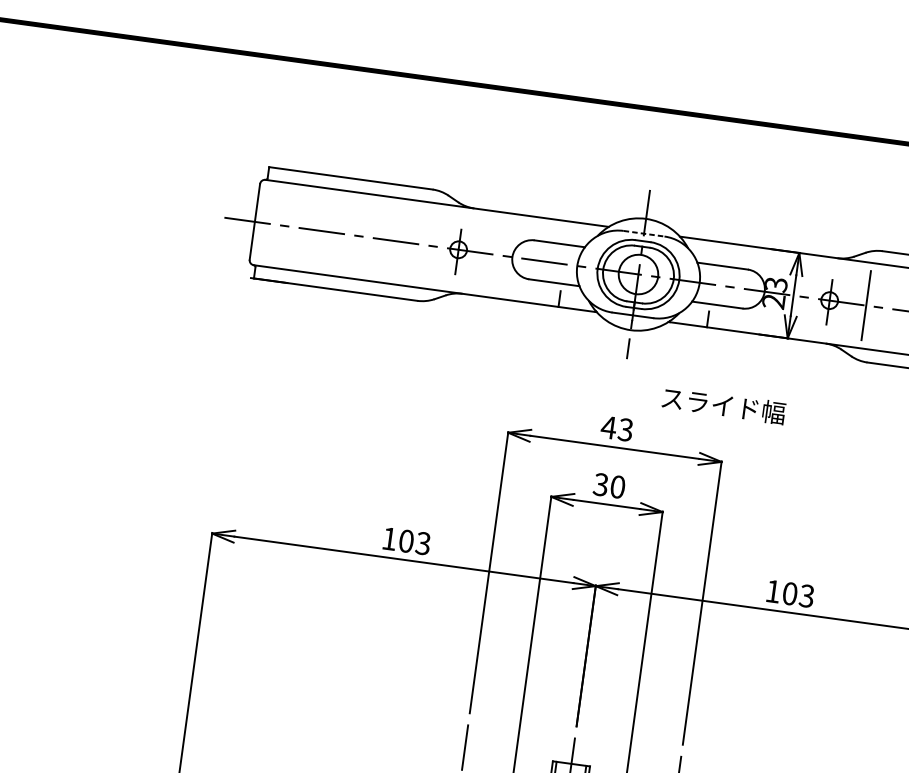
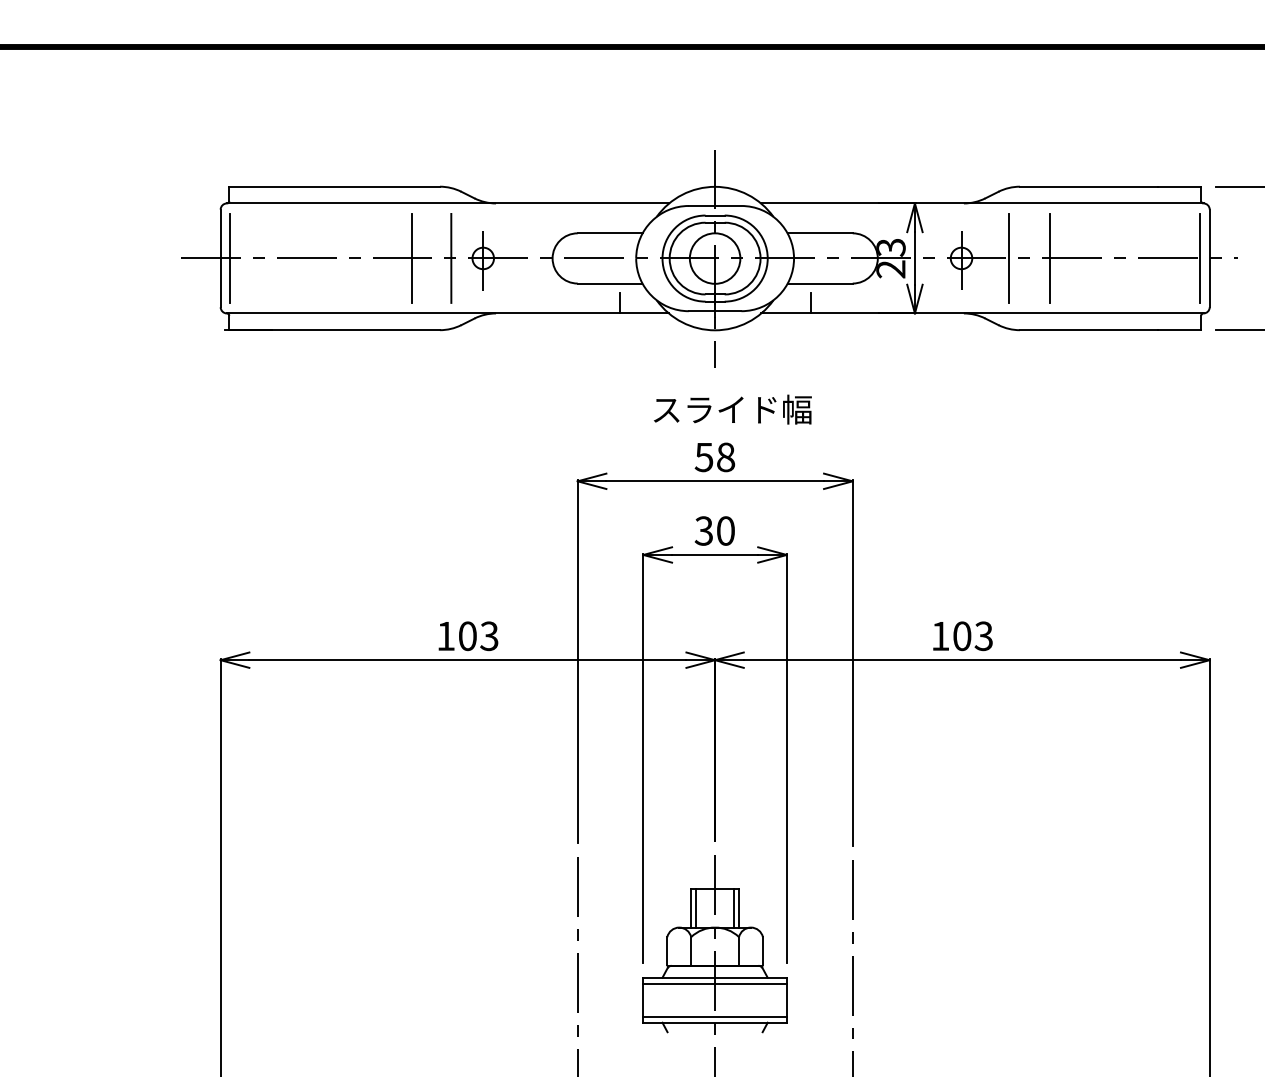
line: (262, 222) -> (230, 257), added
line: (644, 233) -> (715, 205), dashed -> solid
line: (403, 241) -> (412, 257), added
line: (434, 245) -> (451, 257), added
line: (898, 309) -> (1050, 257), added
text: (723, 405) -> (732, 409), moved
text: (616, 428) -> (714, 457), 43 -> 58

